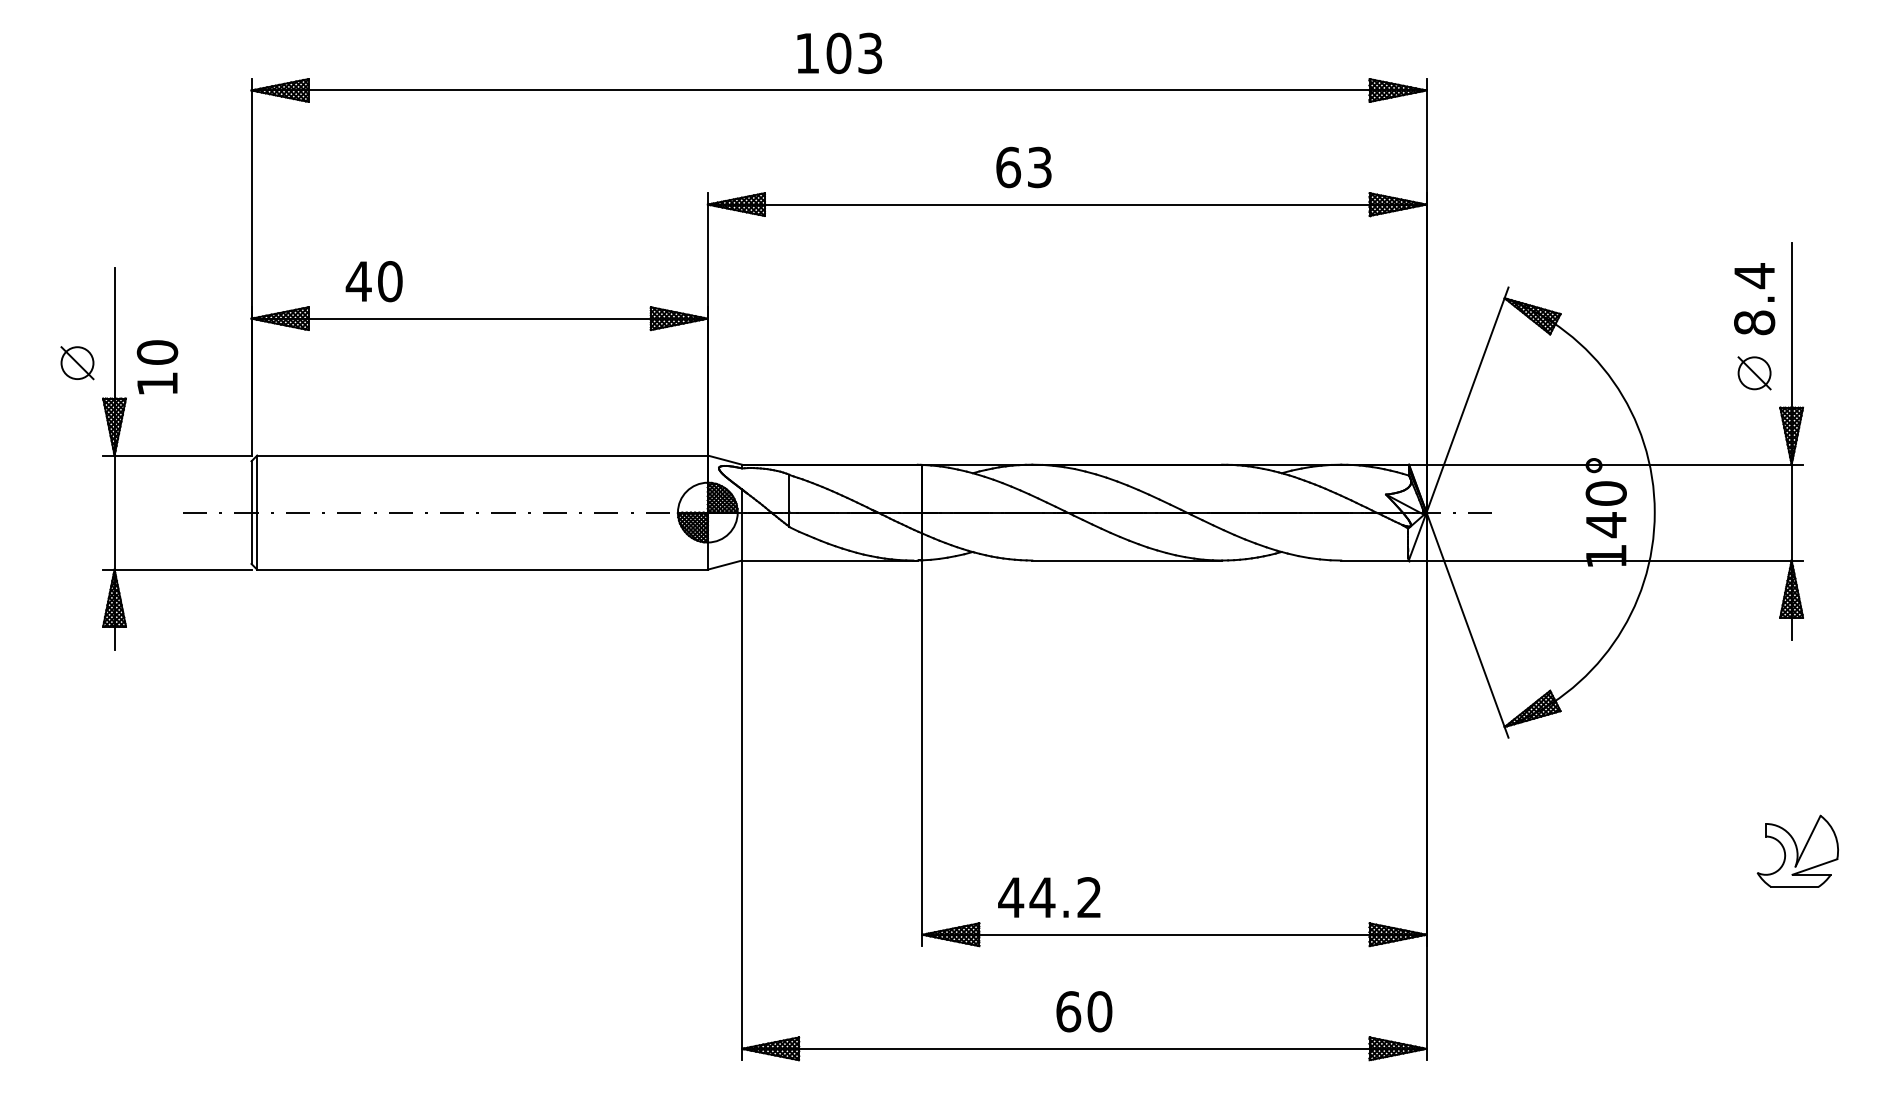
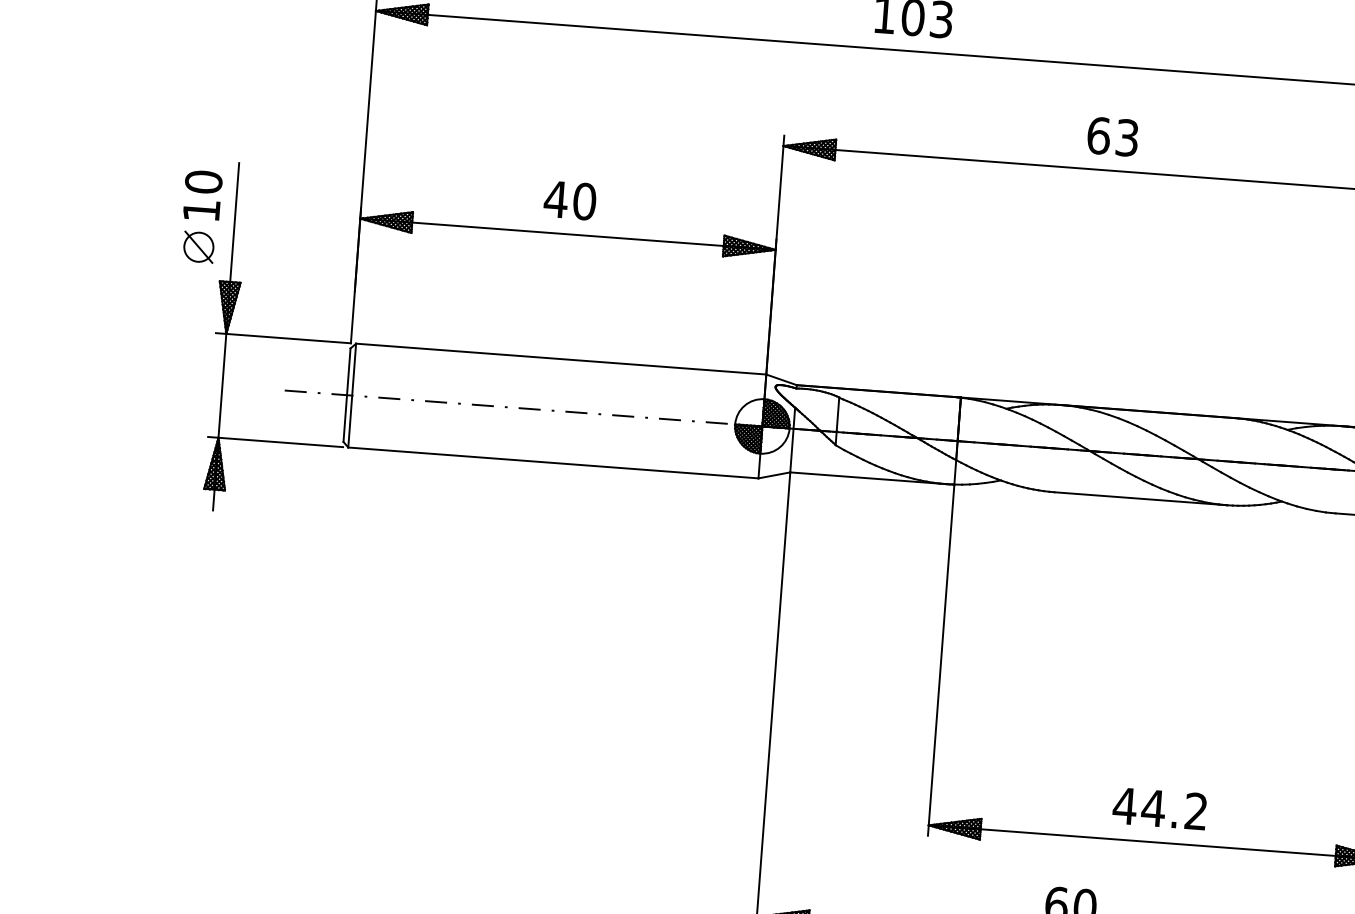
text: (1023, 167) -> (1112, 136), moved
text: (373, 281) -> (569, 200), moved
text: (157, 367) -> (202, 195), moved
text: (1049, 897) -> (1159, 808), moved

